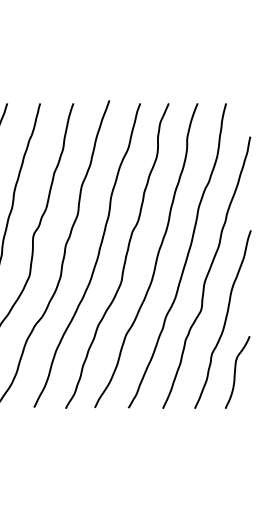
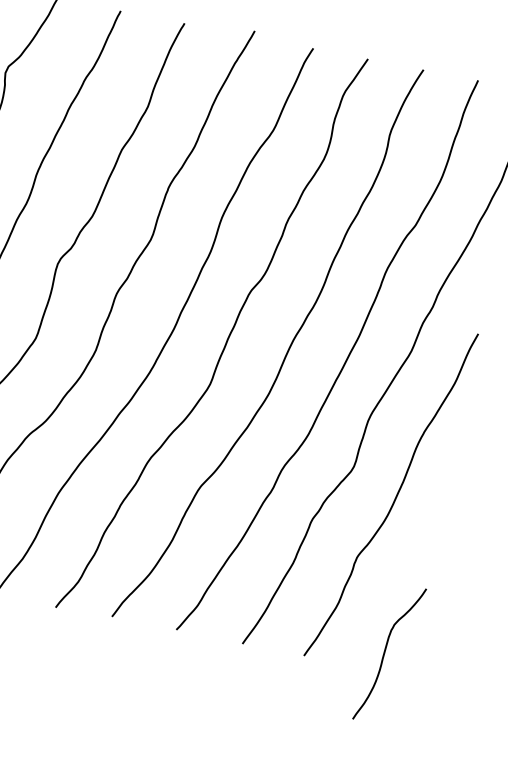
curve: (235, 372) -> (385, 653), moved

